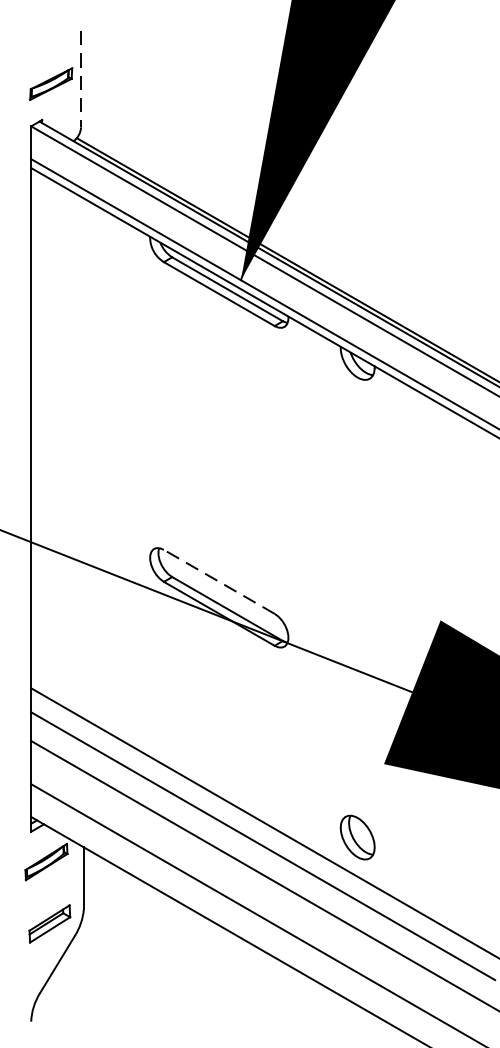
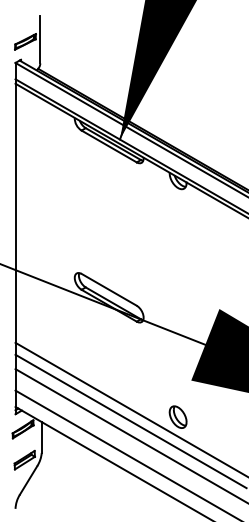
line: (81, 79) -> (40, 39), dashed -> solid
line: (219, 581) -> (109, 289), dashed -> solid

